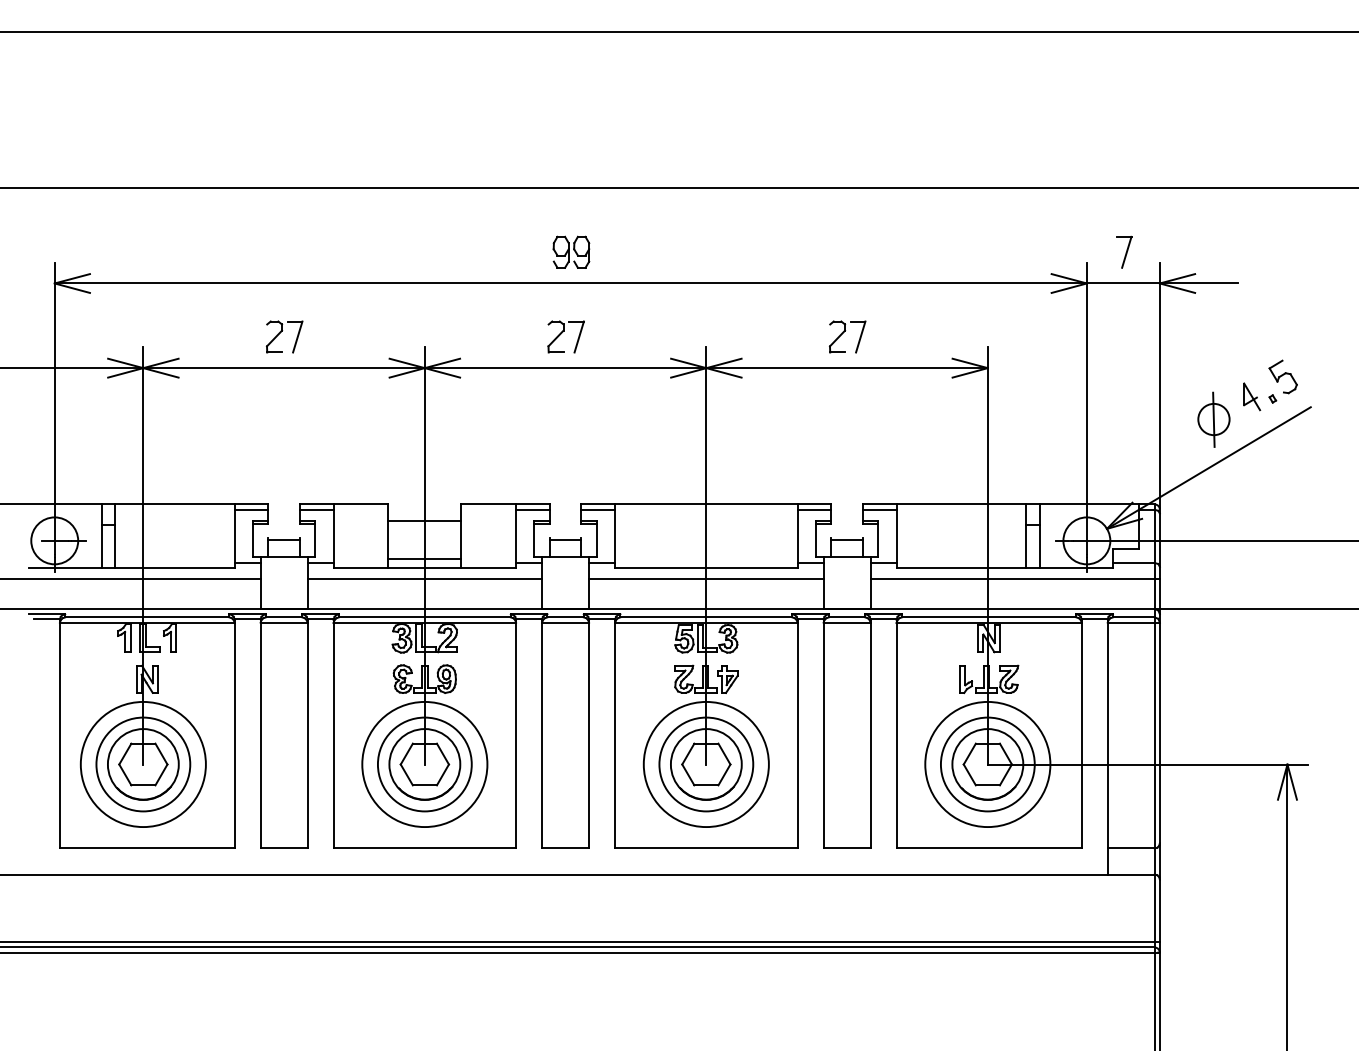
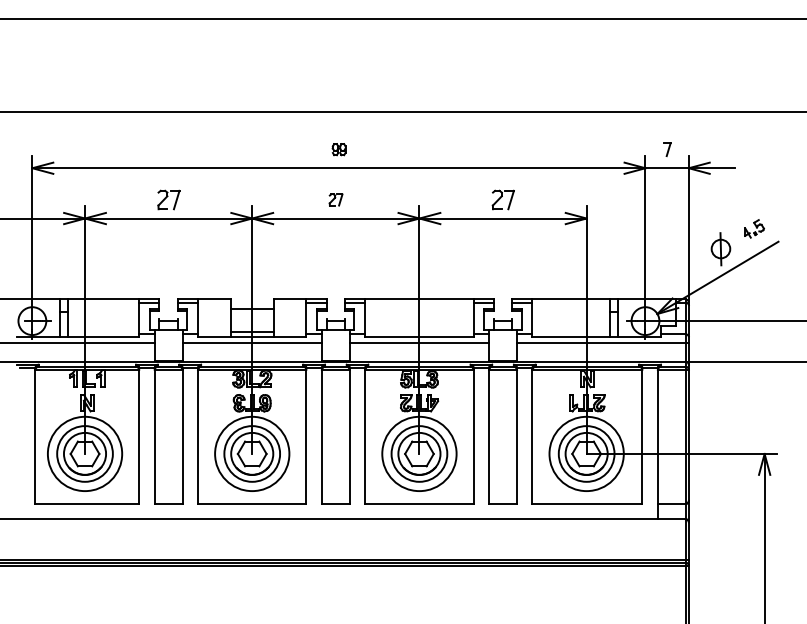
part: (570, 251) -> (338, 149), size x0.6
part: (1123, 251) -> (667, 149), size x0.7
part: (565, 336) -> (335, 199), size x0.6
part: (1270, 384) -> (754, 228), size x0.6

